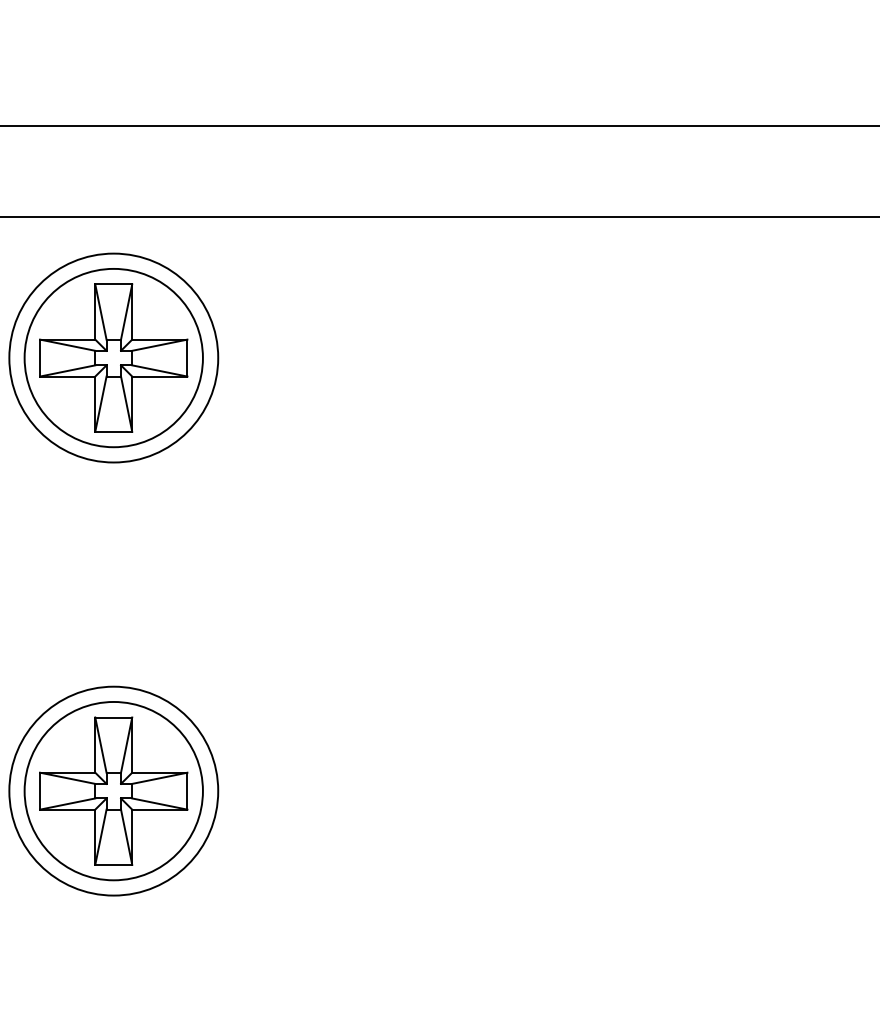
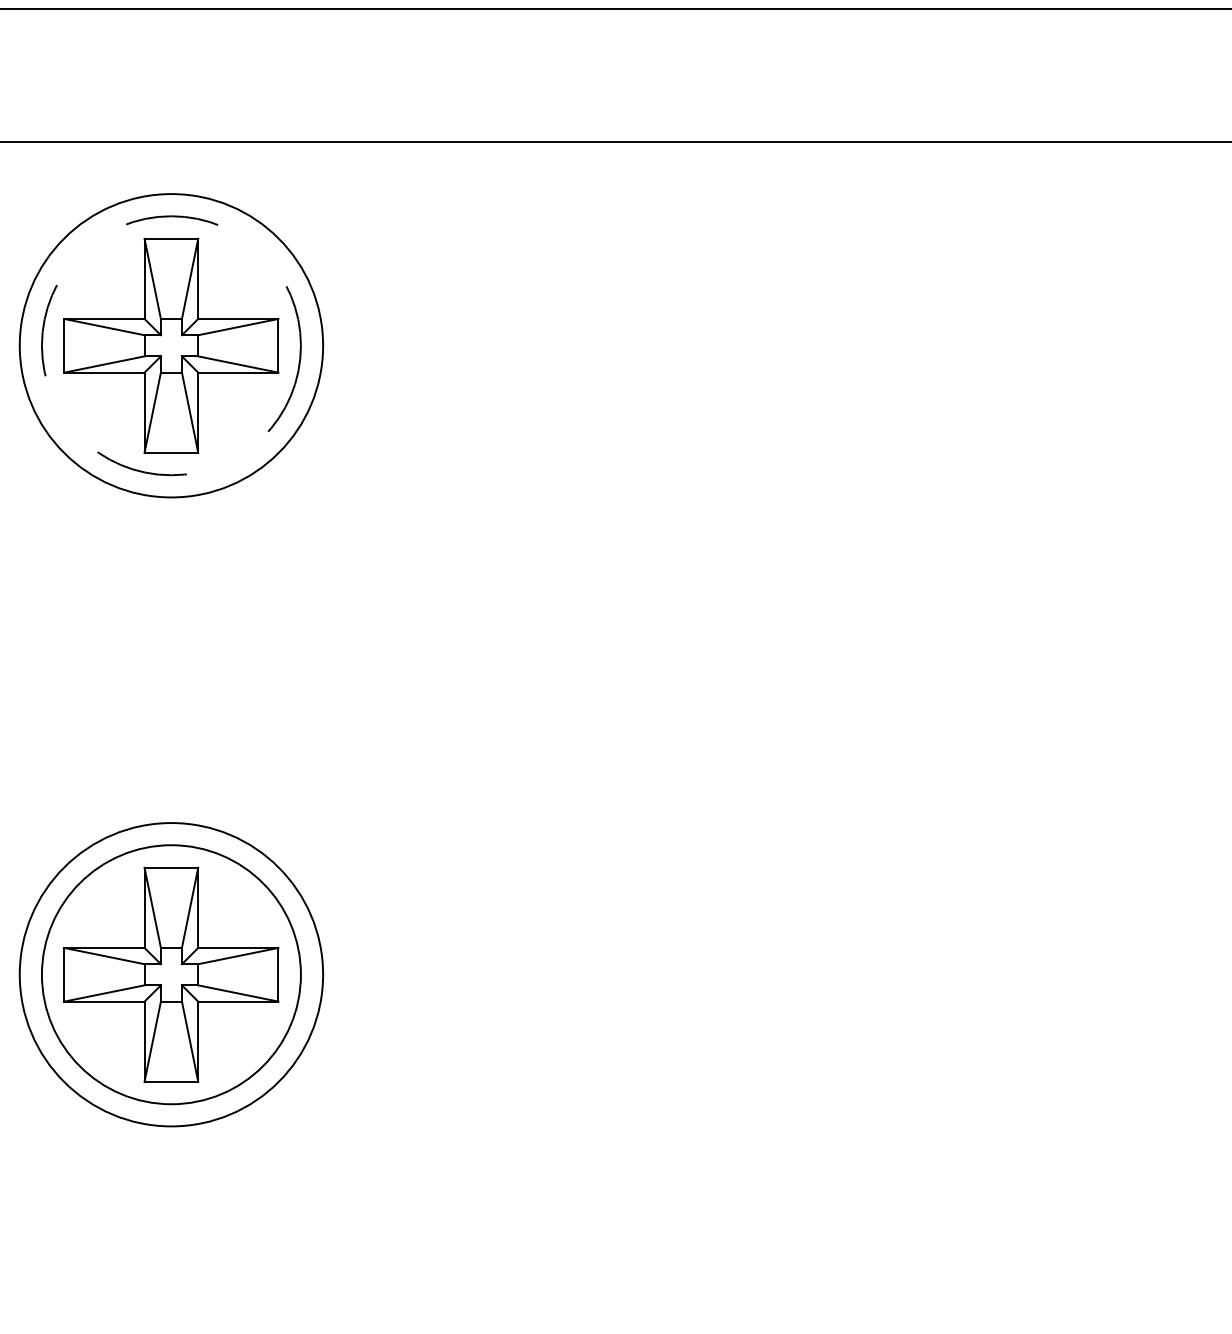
circle: (113, 357) -> (171, 344), solid -> dashed

